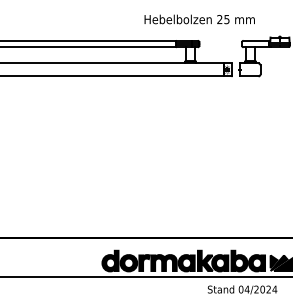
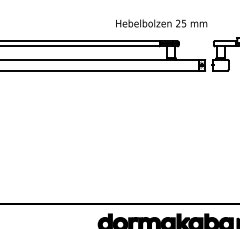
text: (199, 19) -> (161, 23), moved

